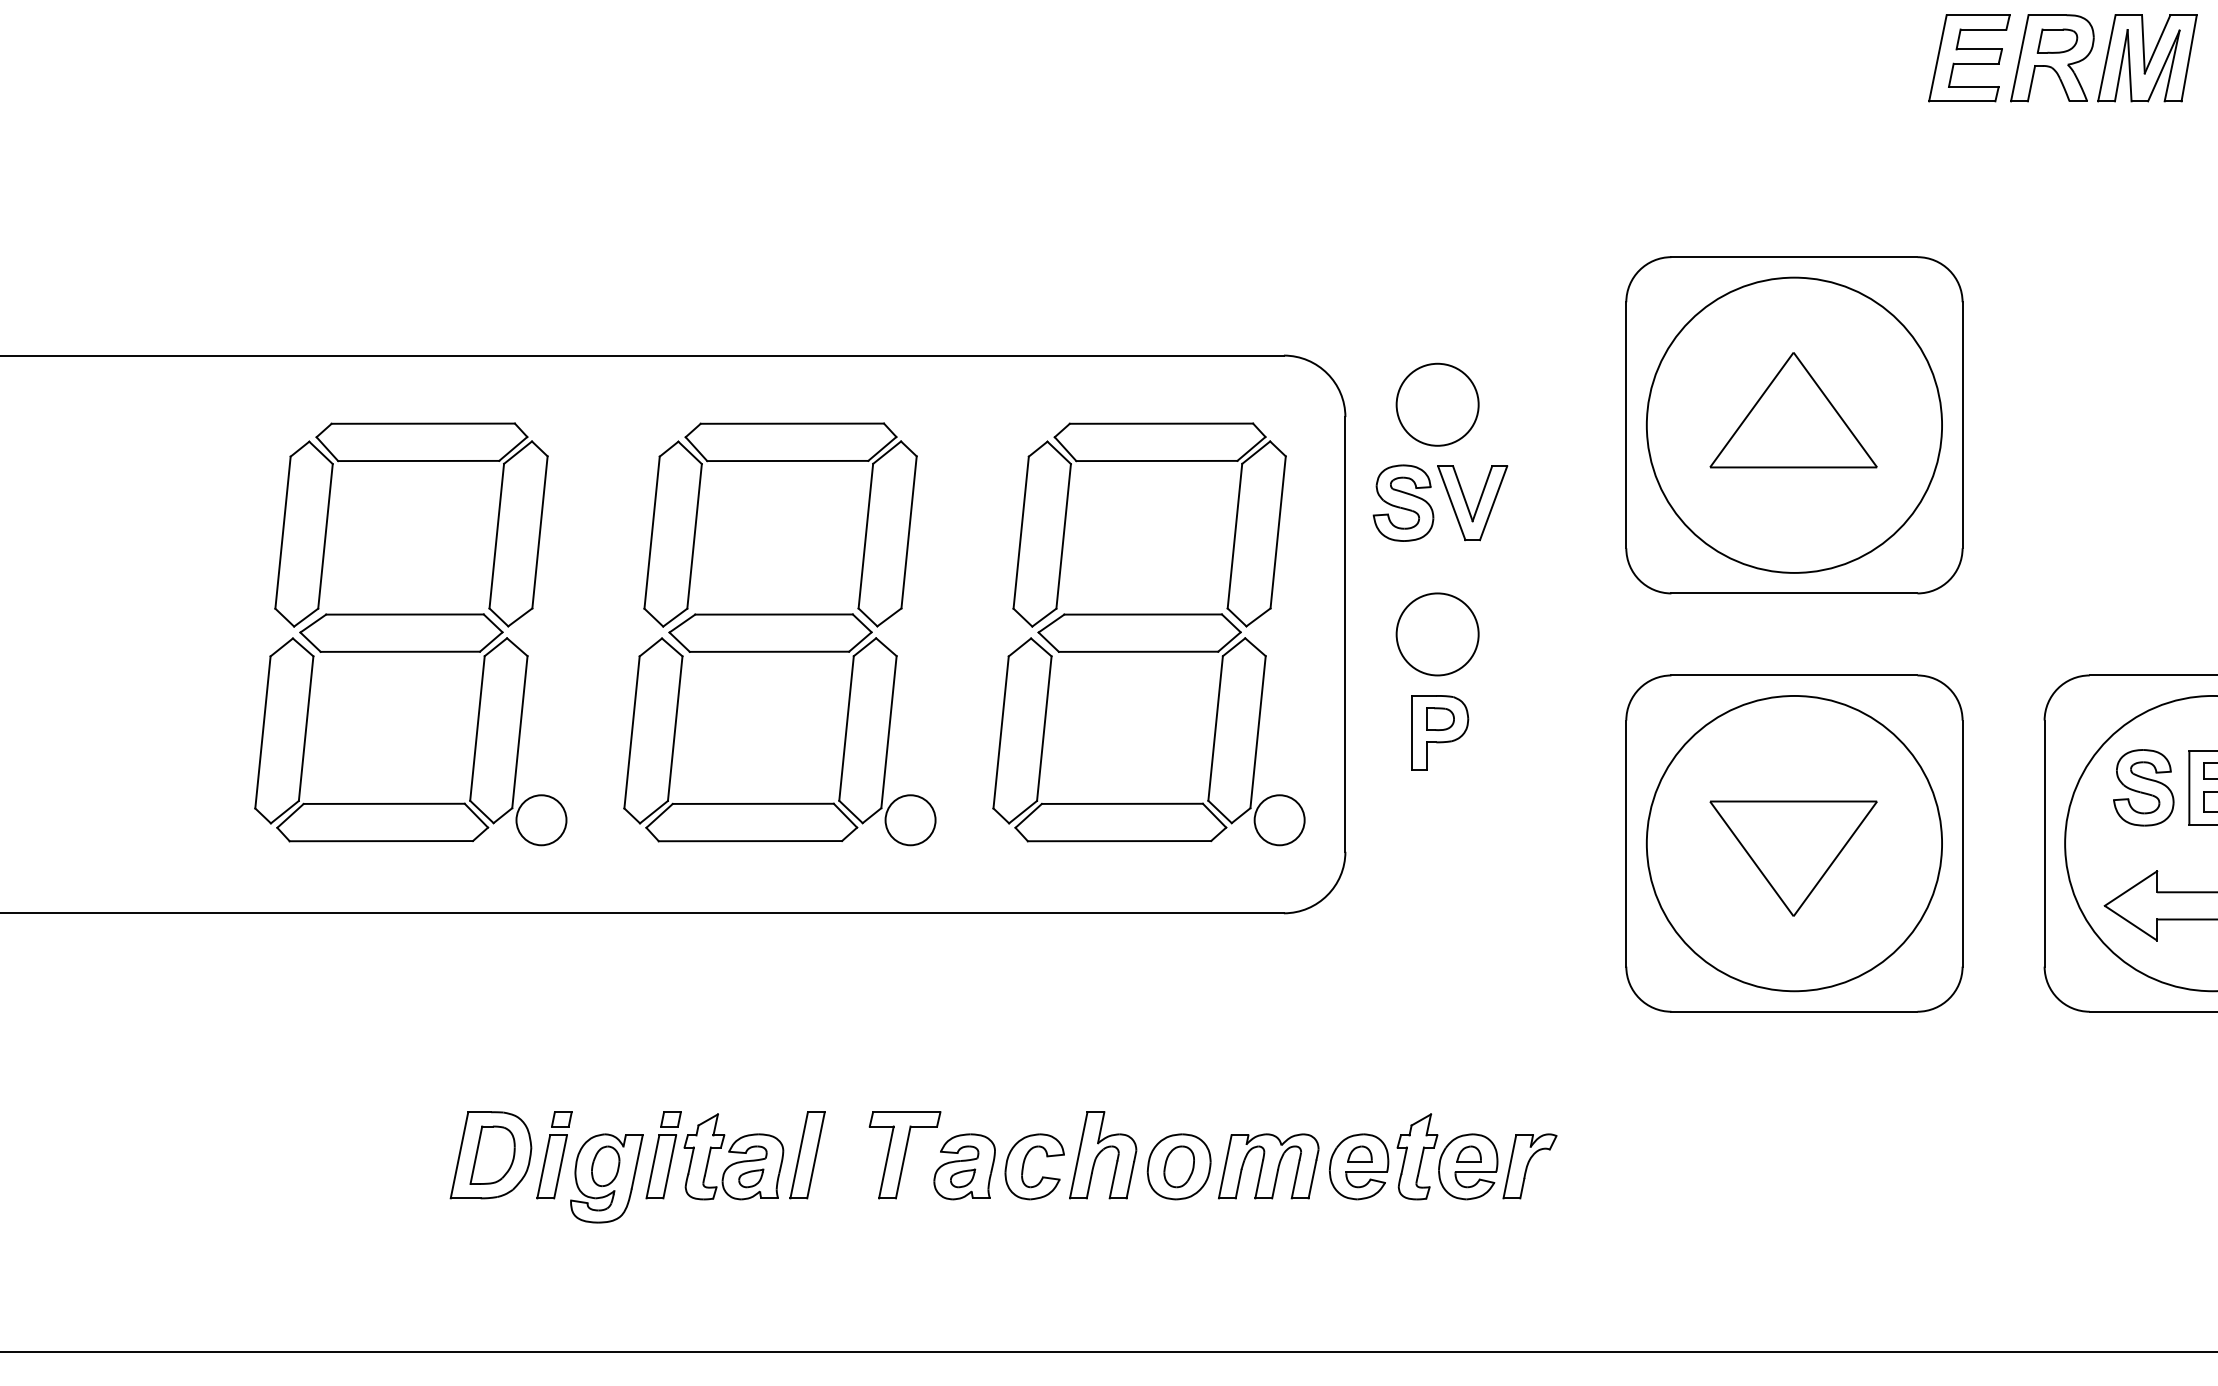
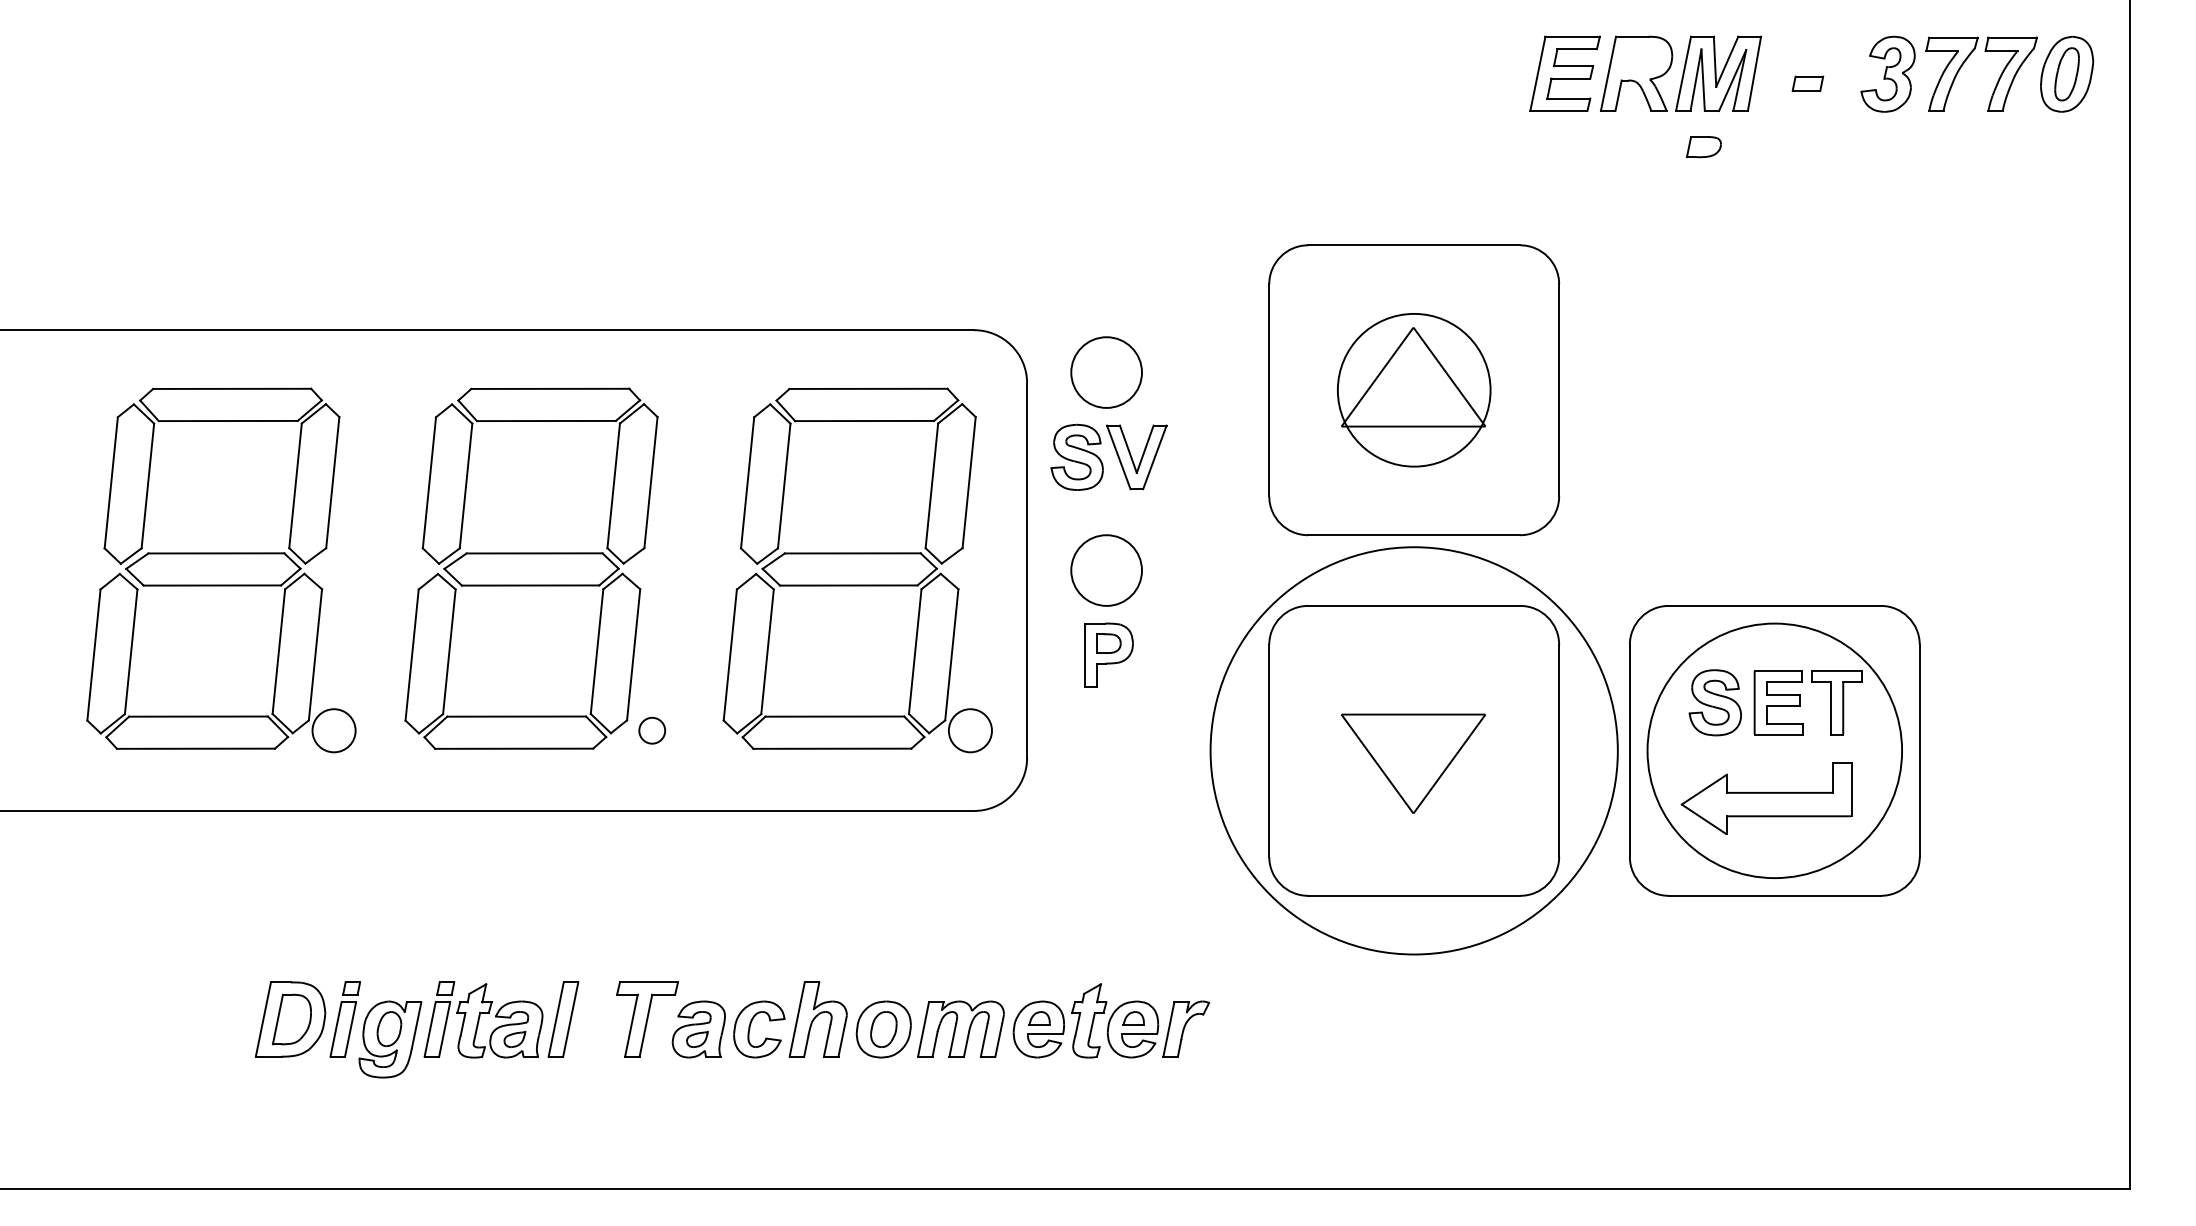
part: (2056, 41) -> (1703, 147), moved
circle: (1793, 425) -> (1413, 390), size x0.6
circle: (909, 819) -> (651, 730), size x0.6
circle: (1793, 843) -> (1413, 750), size x1.6

